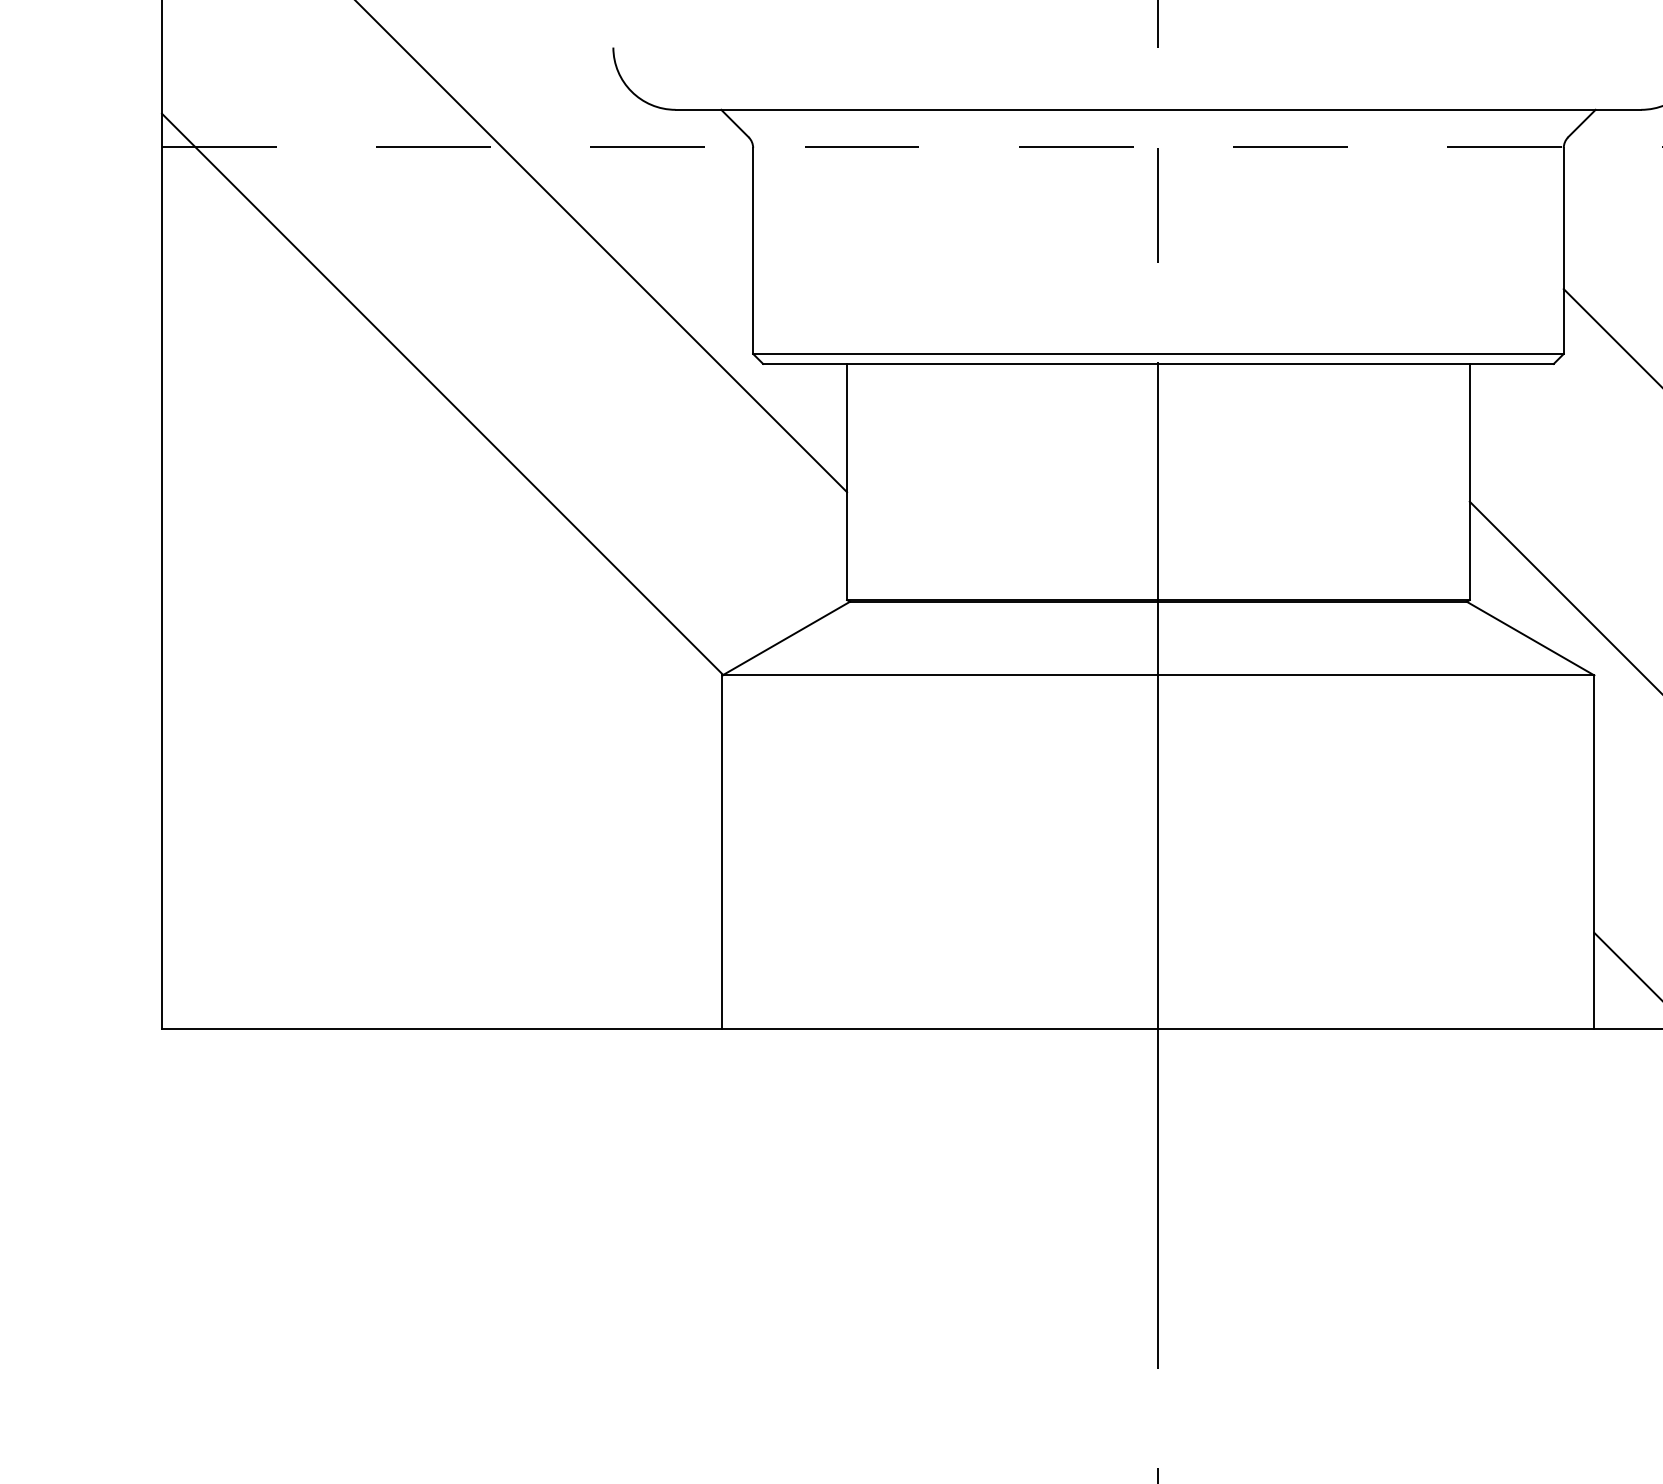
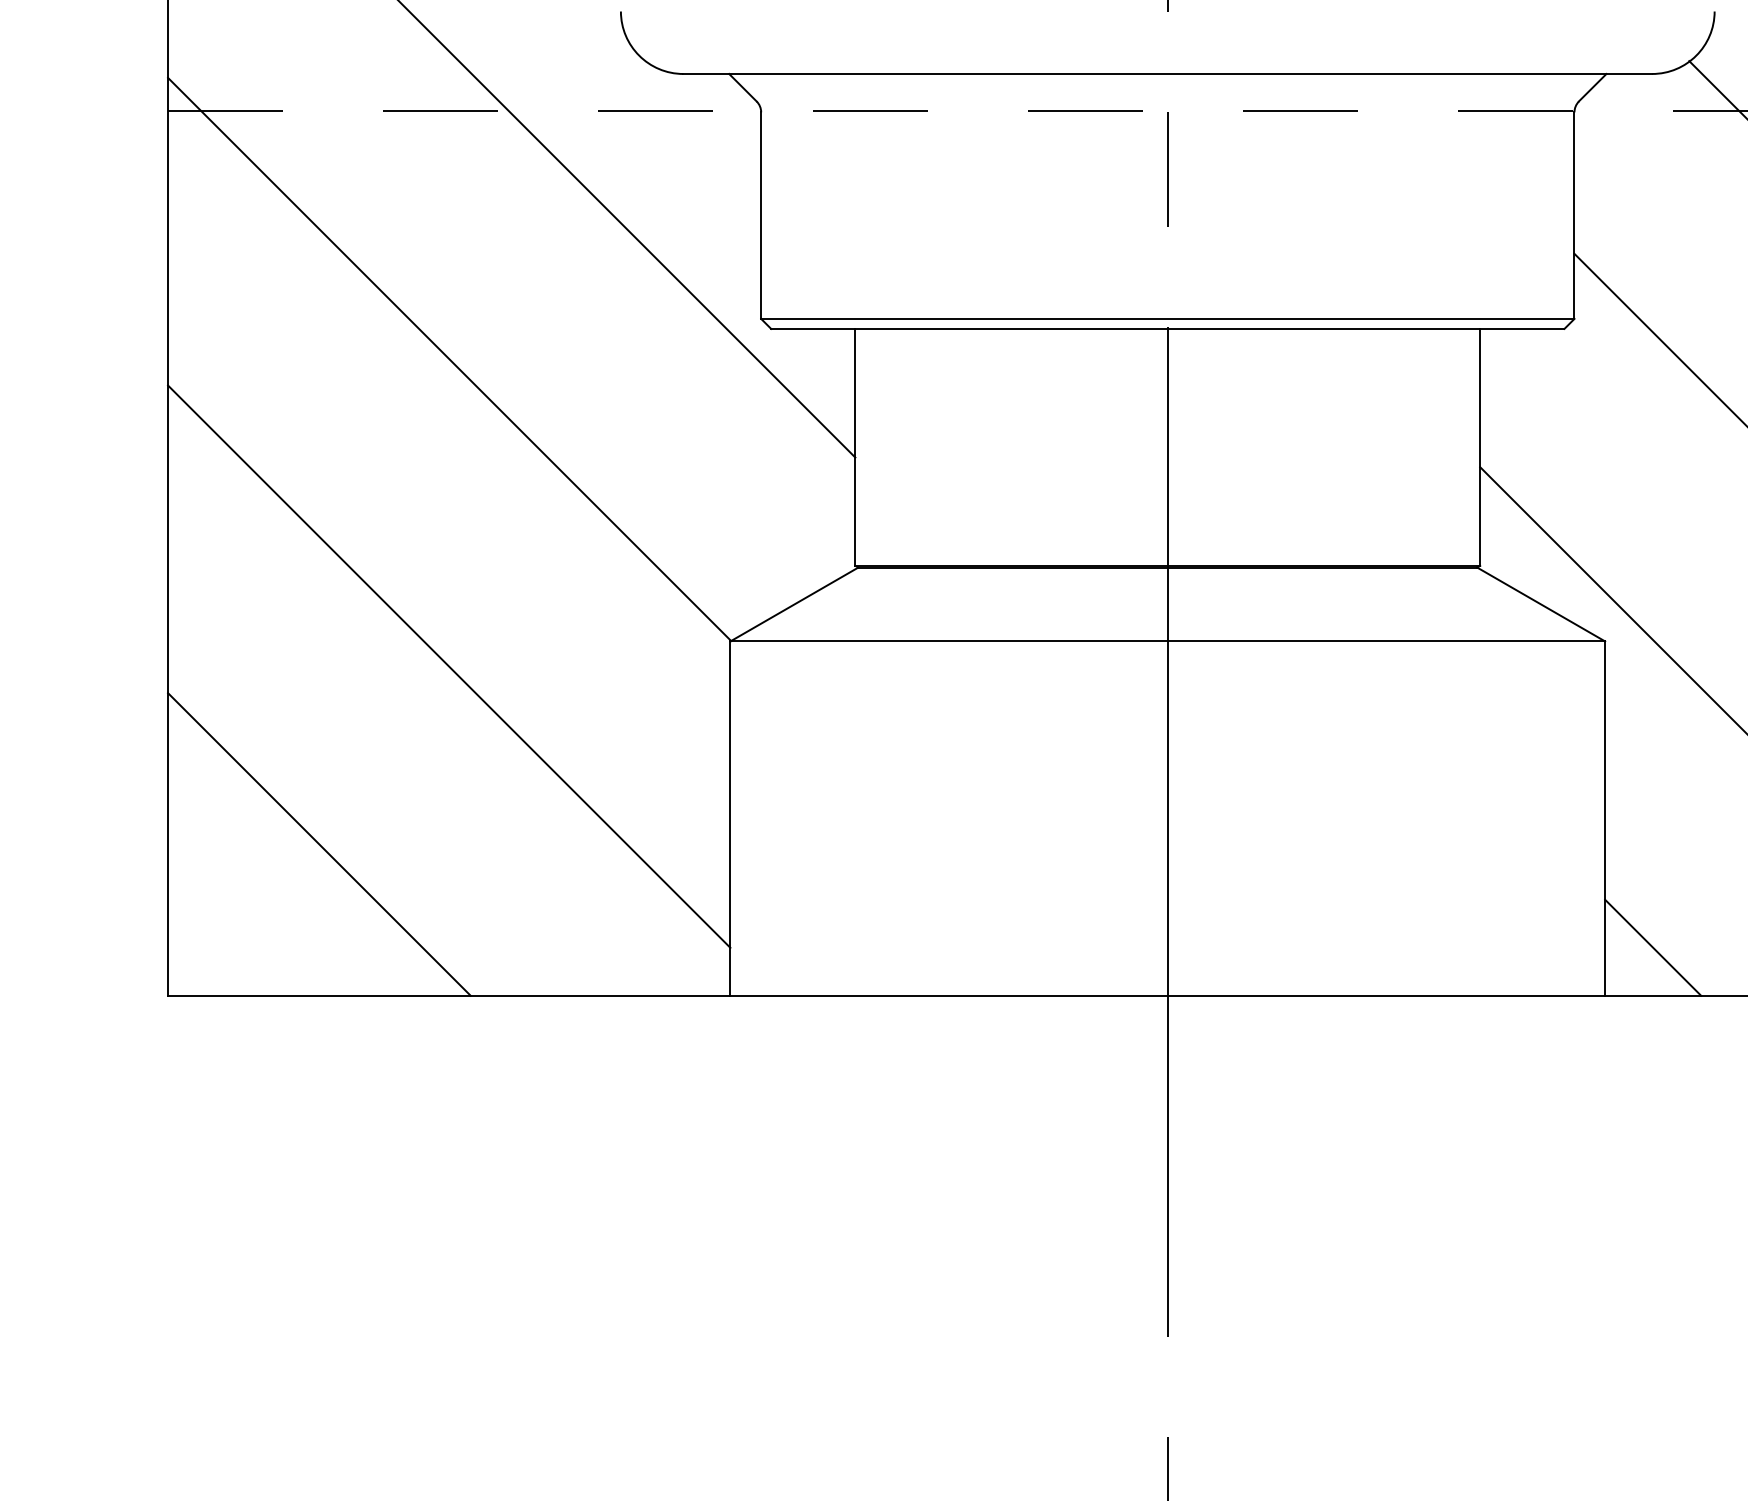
line: (442, 700) -> (449, 666), added
line: (312, 877) -> (319, 844), added

